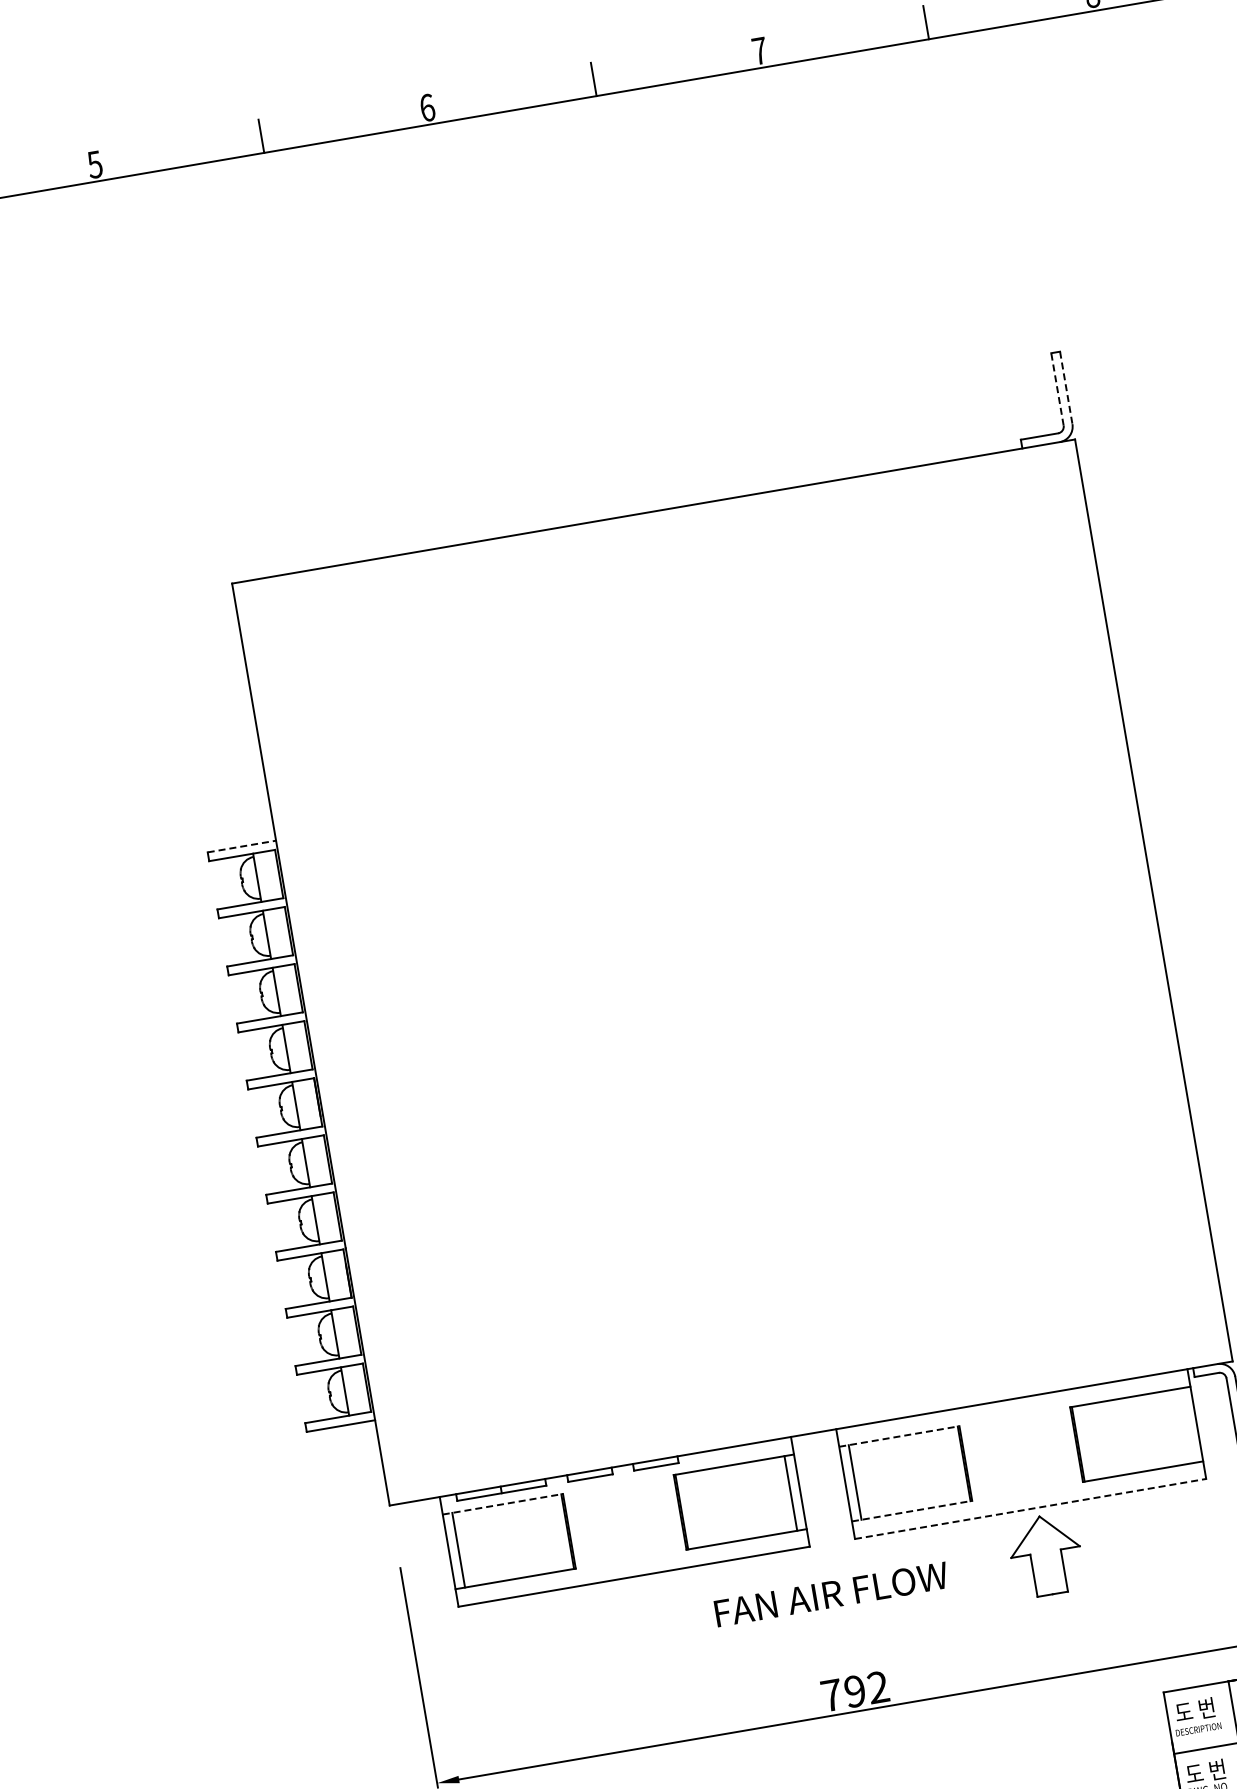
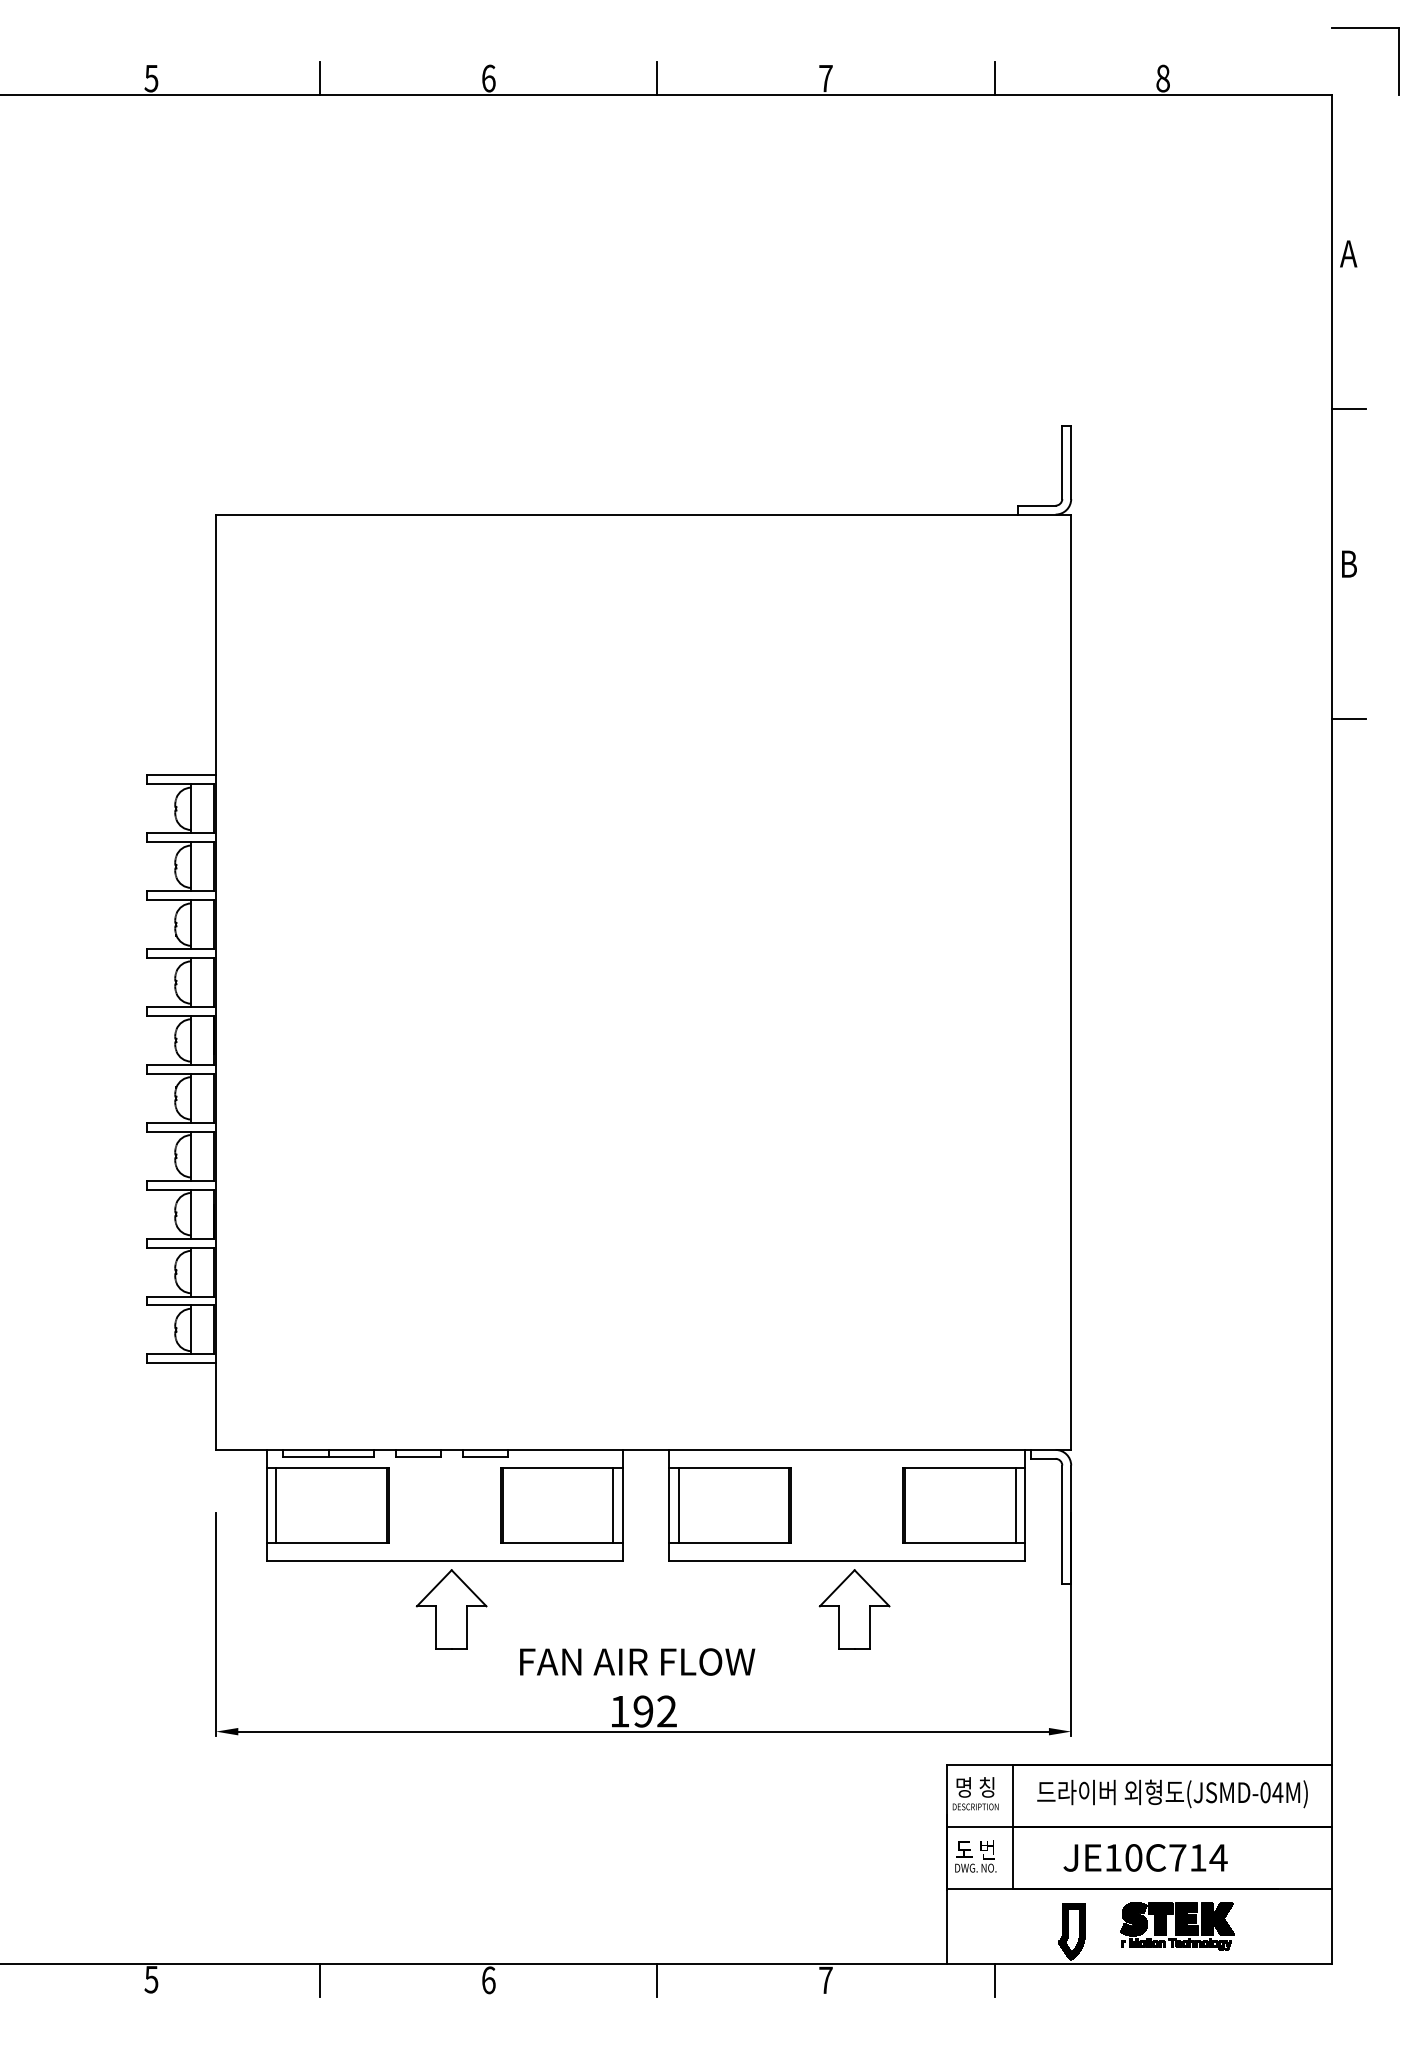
line: (1066, 388) -> (1071, 462), dashed -> solid
line: (1057, 389) -> (1062, 462), dashed -> solid
line: (242, 846) -> (181, 775), dashed -> solid
line: (1187, 1425) -> (1015, 1505), added
line: (899, 1436) -> (730, 1467), dashed -> solid
line: (502, 1504) -> (327, 1467), dashed -> solid
line: (1030, 1509) -> (847, 1561), dashed -> solid
line: (912, 1511) -> (730, 1543), dashed -> solid
text: (831, 1593) -> (637, 1661), moved
part: (648, 1623) -> (451, 1609), added
text: (831, 1695) -> (619, 1711), 792 -> 192
text: (1195, 1710) -> (975, 1787), 도 번 -> 명 칭

